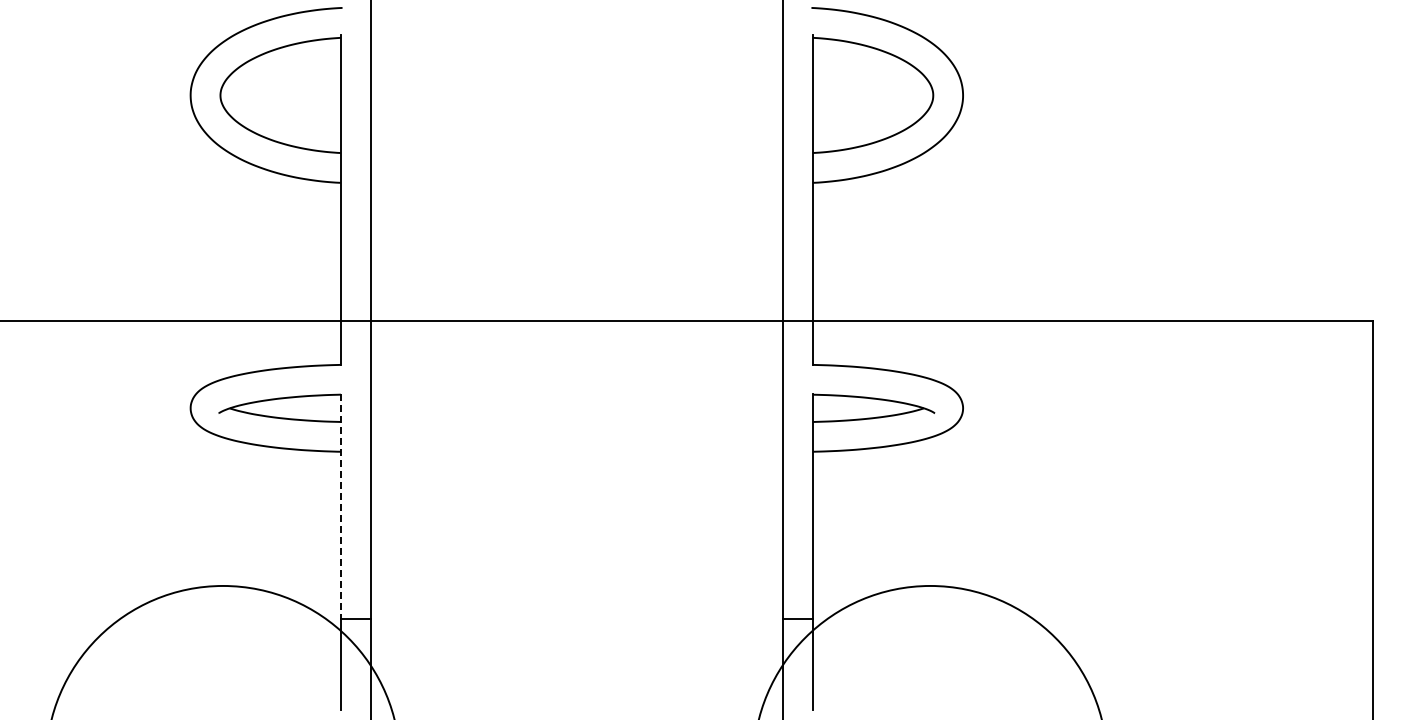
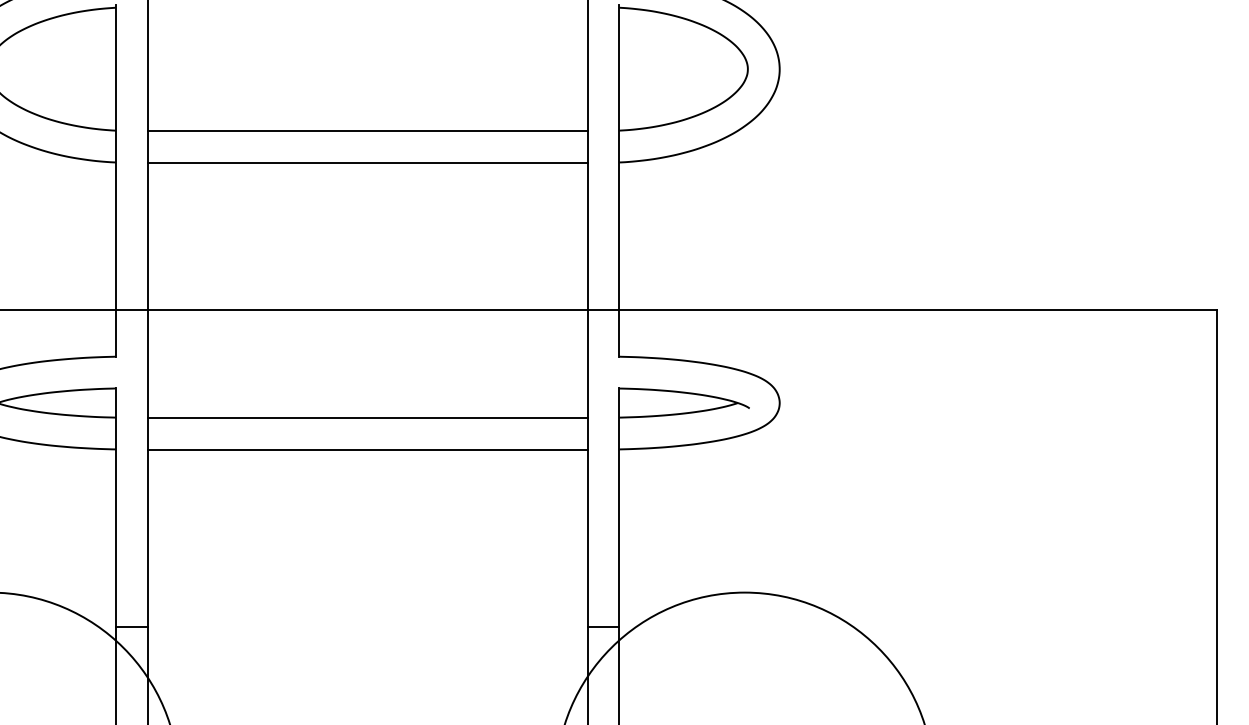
line: (576, 153) -> (367, 131), added
line: (576, 183) -> (367, 163), added
line: (576, 422) -> (367, 418), added
line: (576, 451) -> (367, 449), added
line: (340, 506) -> (115, 507), dashed -> solid

